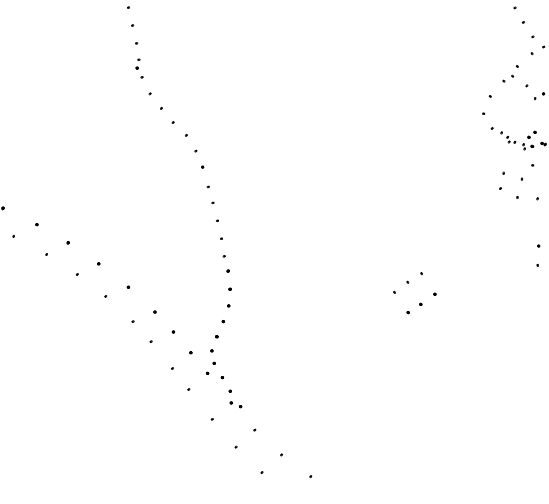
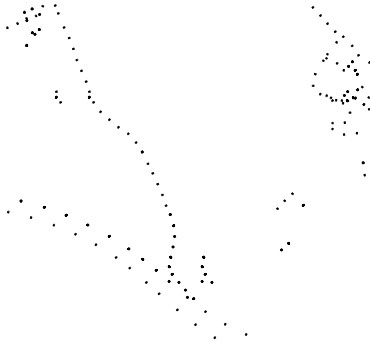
part: (89, 58) -> (58, 96), added
part: (510, 73) -> (325, 57), size x0.6
part: (502, 180) -> (332, 125), size x0.6
part: (413, 308) -> (284, 246), moved
part: (268, 365) -> (206, 269), added

